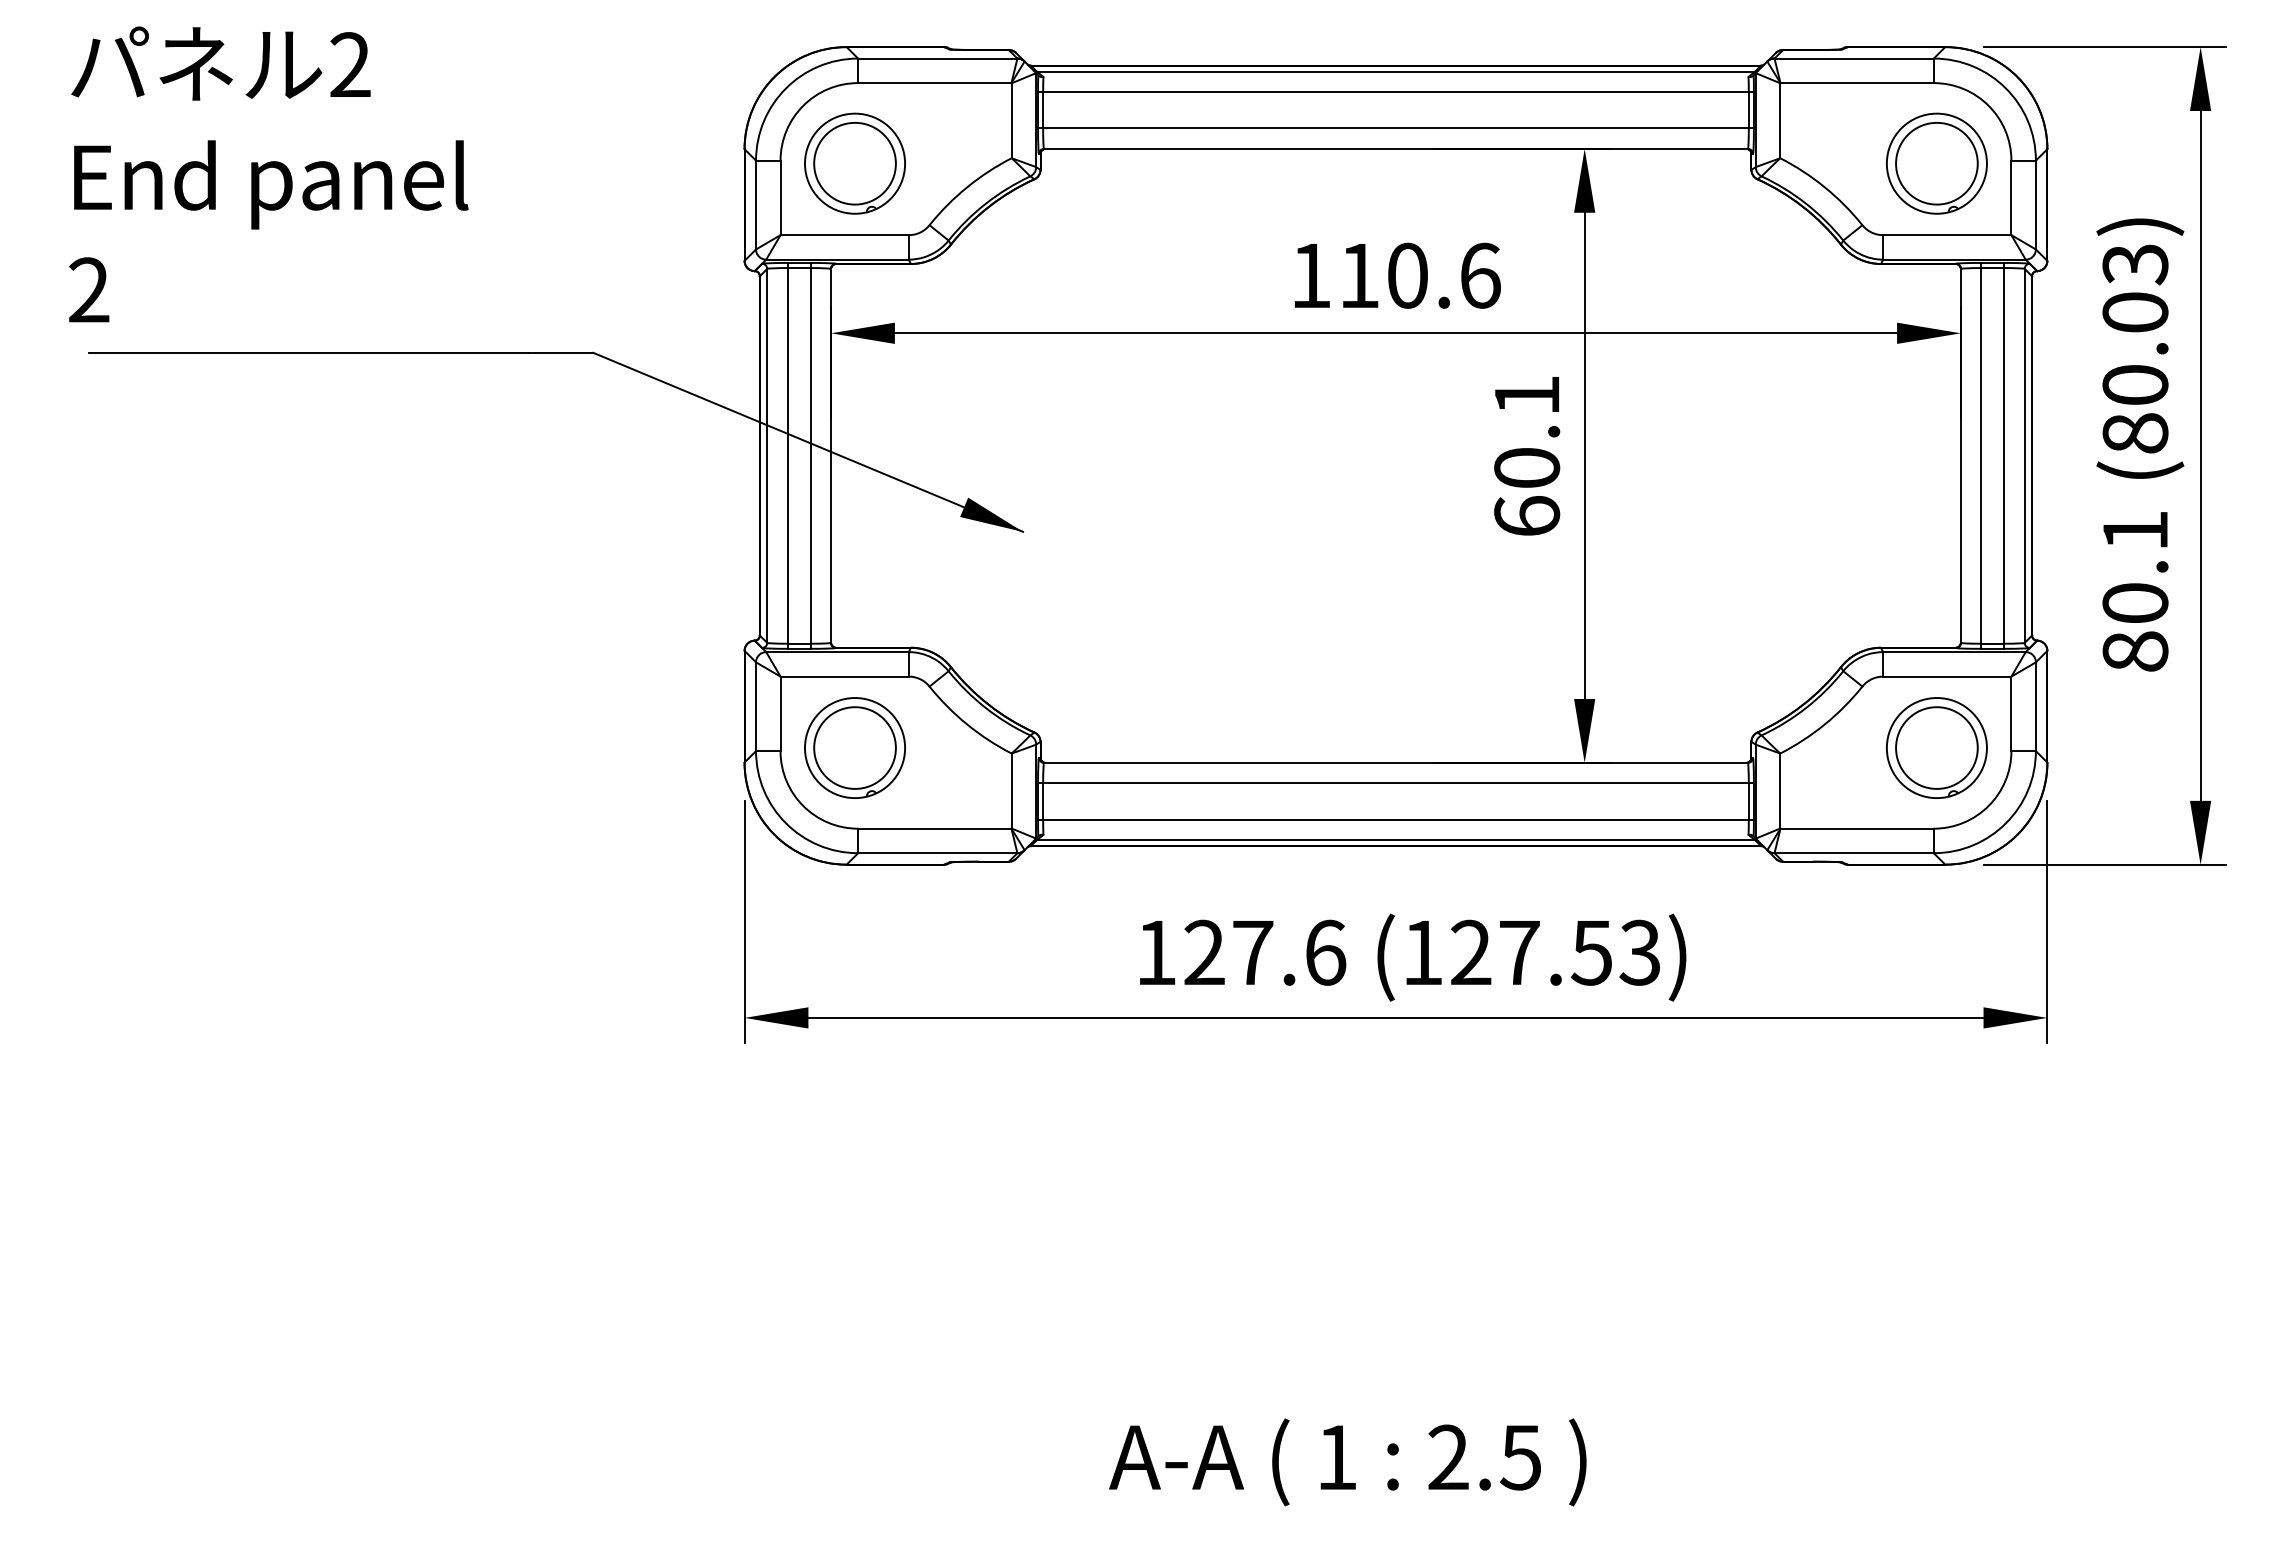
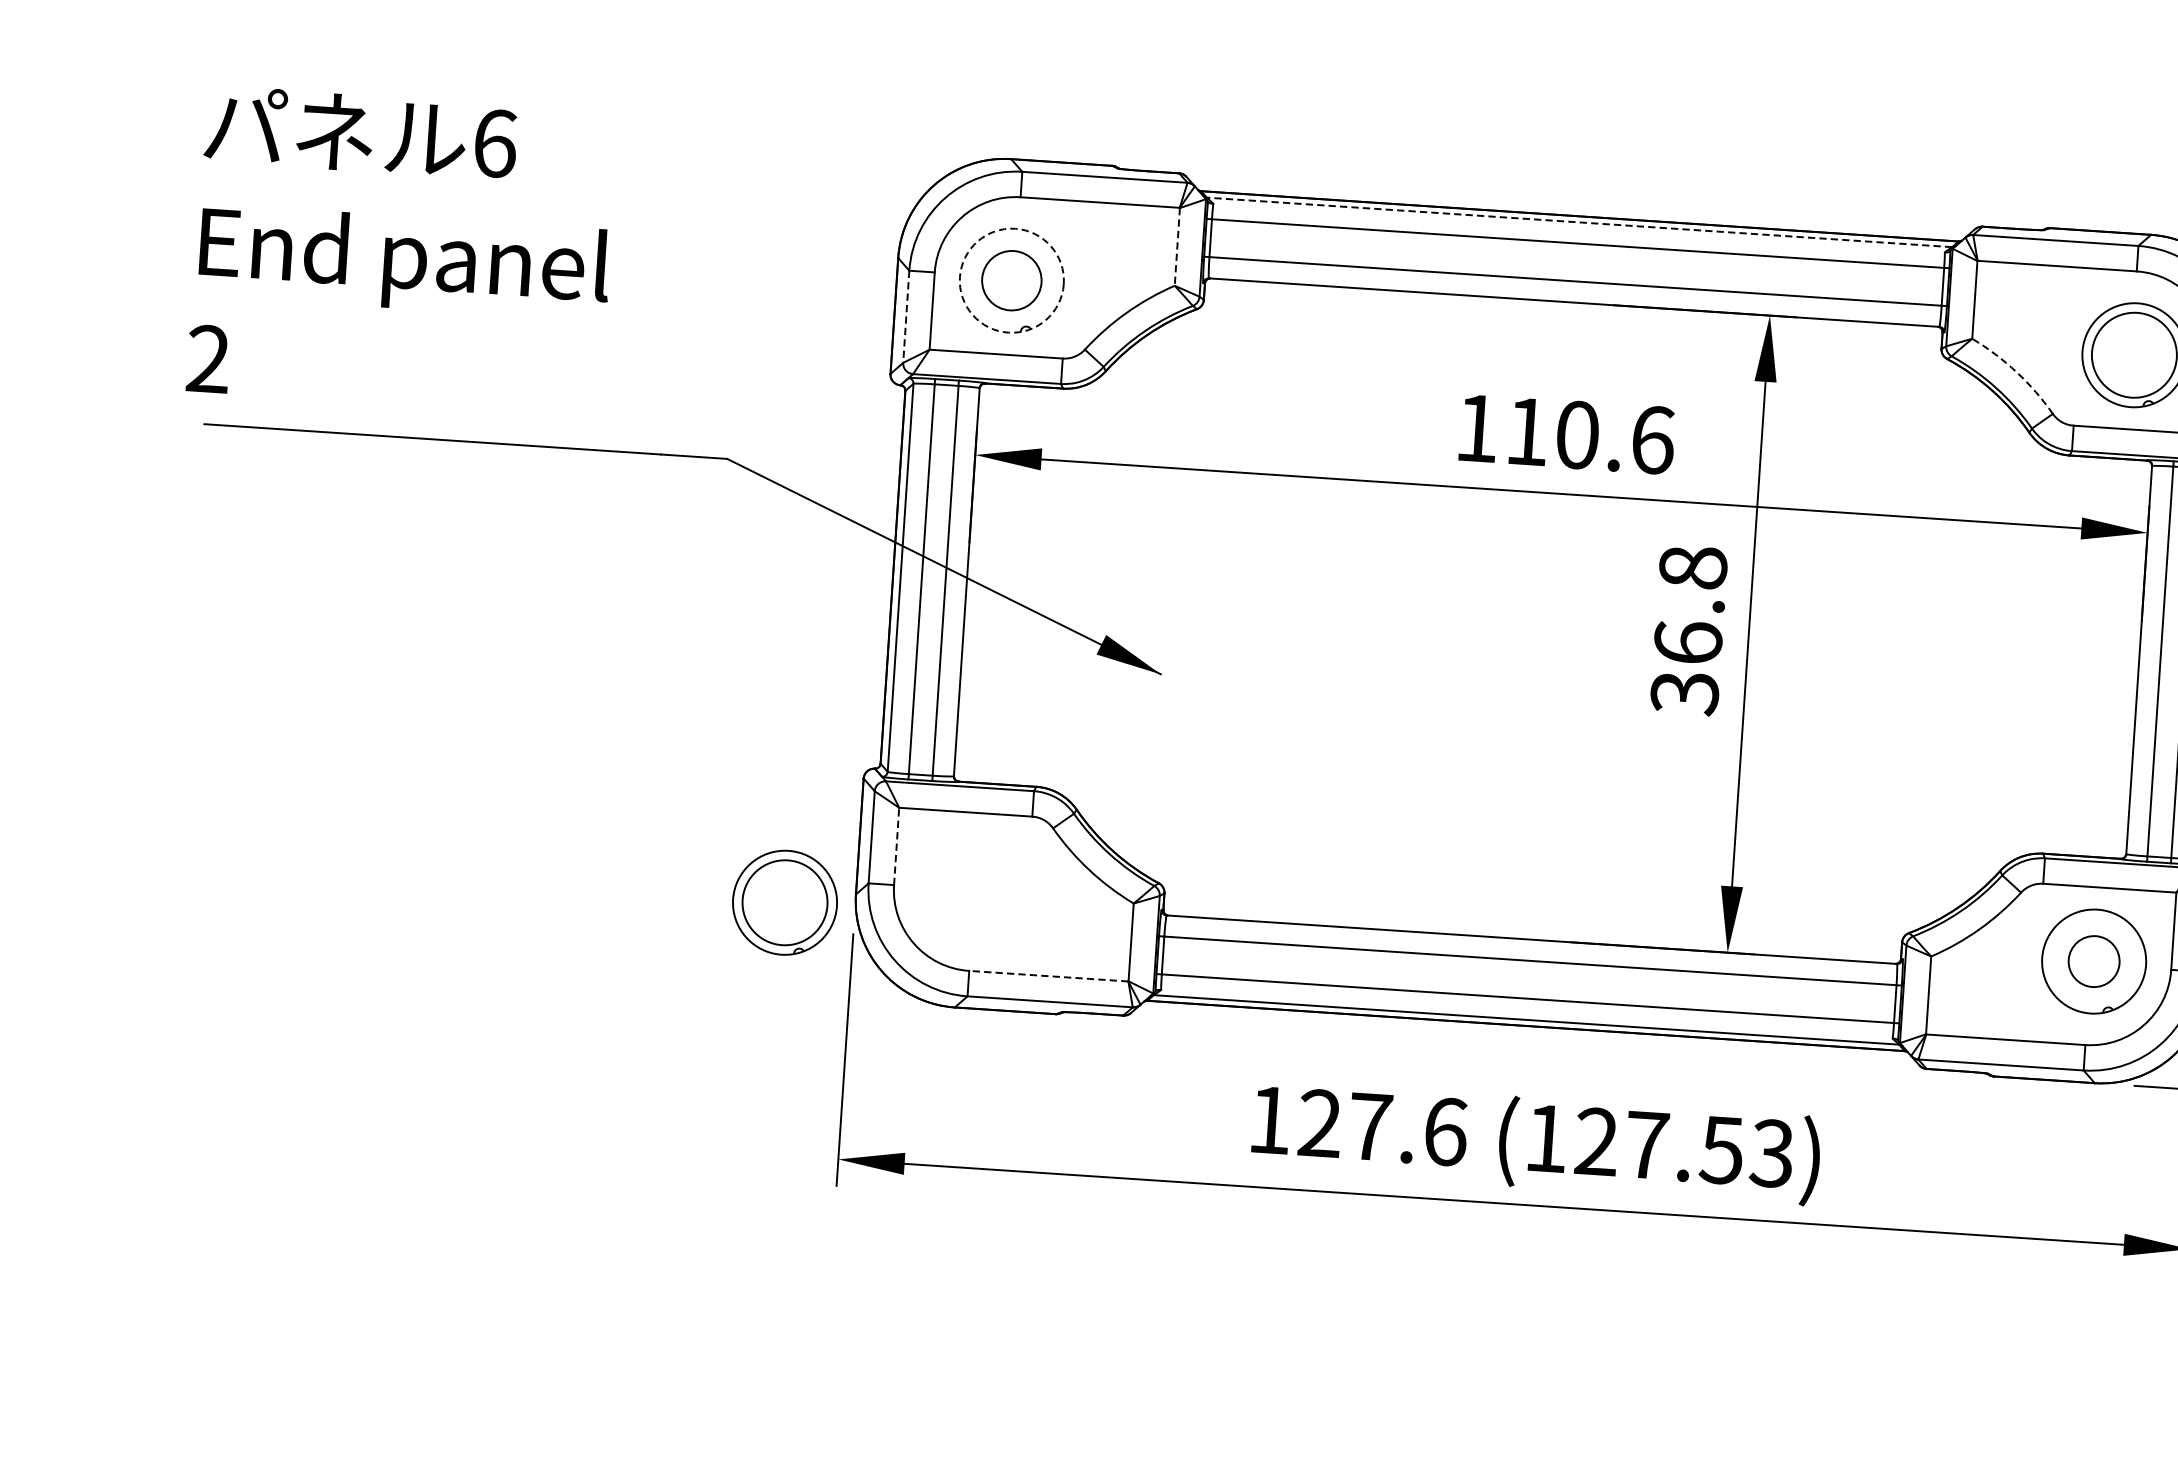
text: (350, 65) -> (495, 144), 2 -> 6
line: (1395, 71) -> (1578, 222), solid -> dashed
line: (1011, 121) -> (1177, 247), solid -> dashed
circle: (854, 163) -> (1011, 280), size x0.7
circle: (855, 163) -> (1012, 280), solid -> dashed
arc: (1824, 187) -> (2016, 372), solid -> dashed
line: (756, 205) -> (906, 317), solid -> dashed
text: (1527, 456) -> (1689, 630), 60.1 -> 36.8
line: (780, 713) -> (896, 846), solid -> dashed
part: (854, 747) -> (784, 902), moved
circle: (1936, 747) -> (2093, 960), size x0.6
line: (934, 828) -> (1048, 975), solid -> dashed

